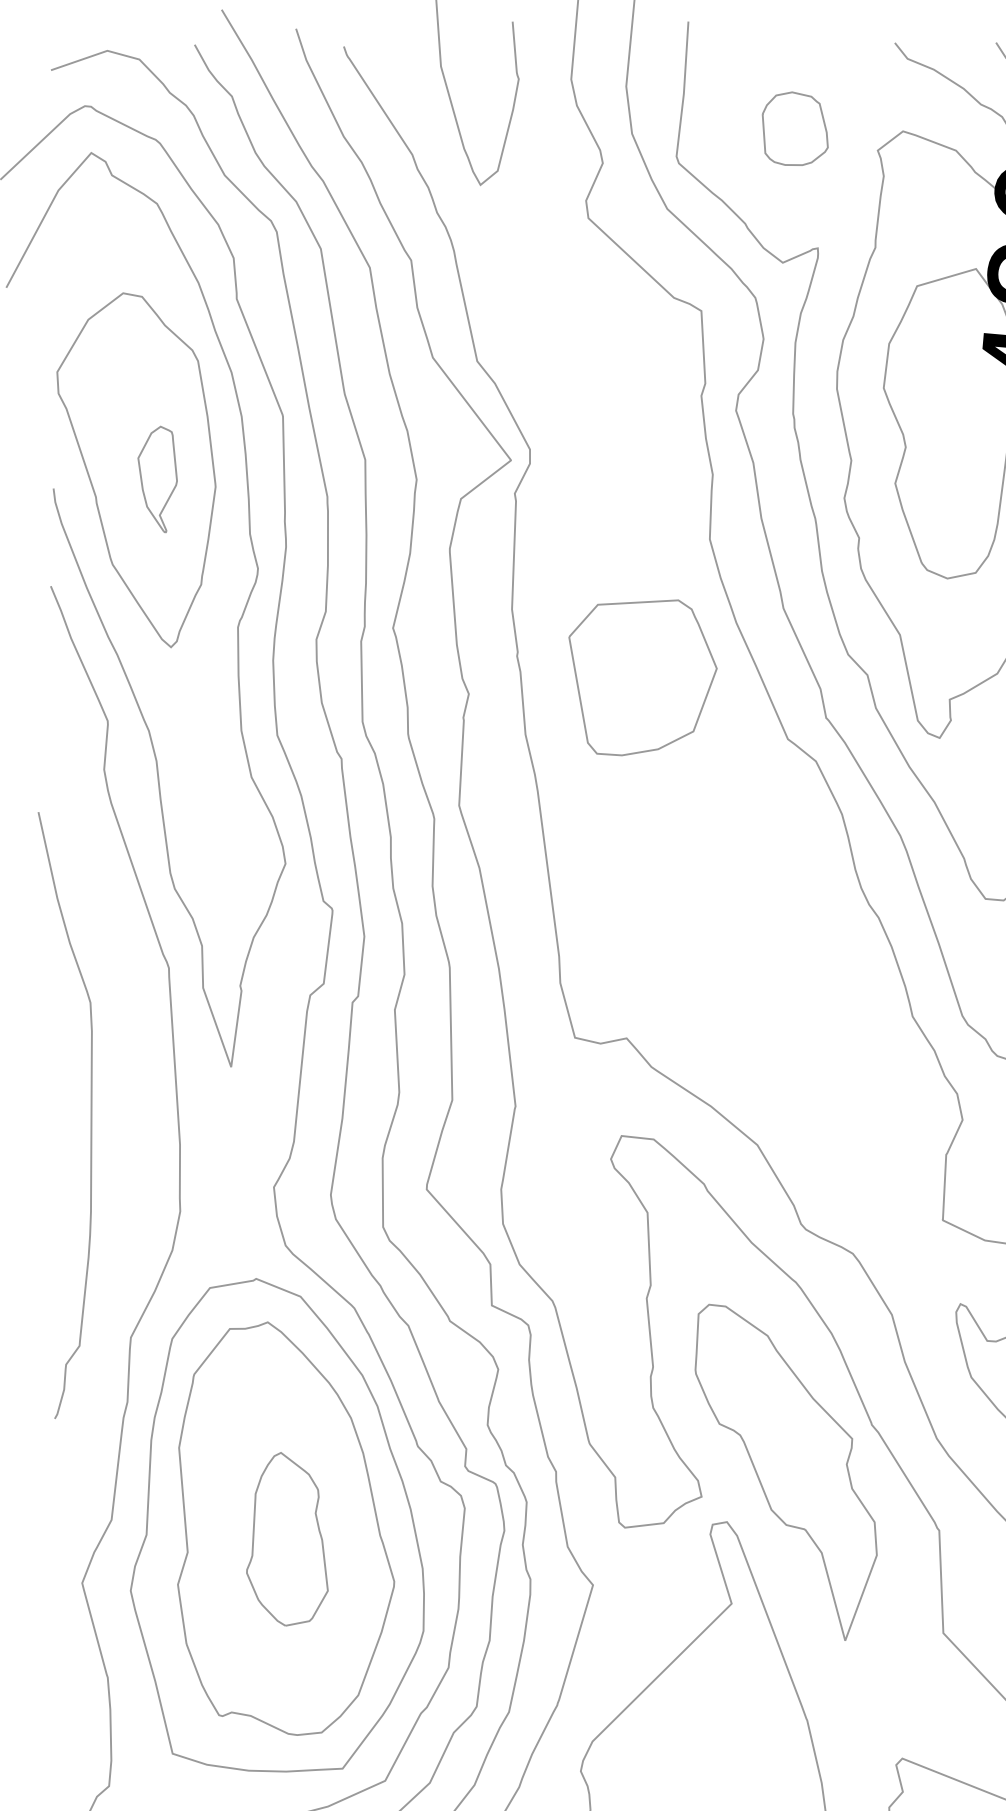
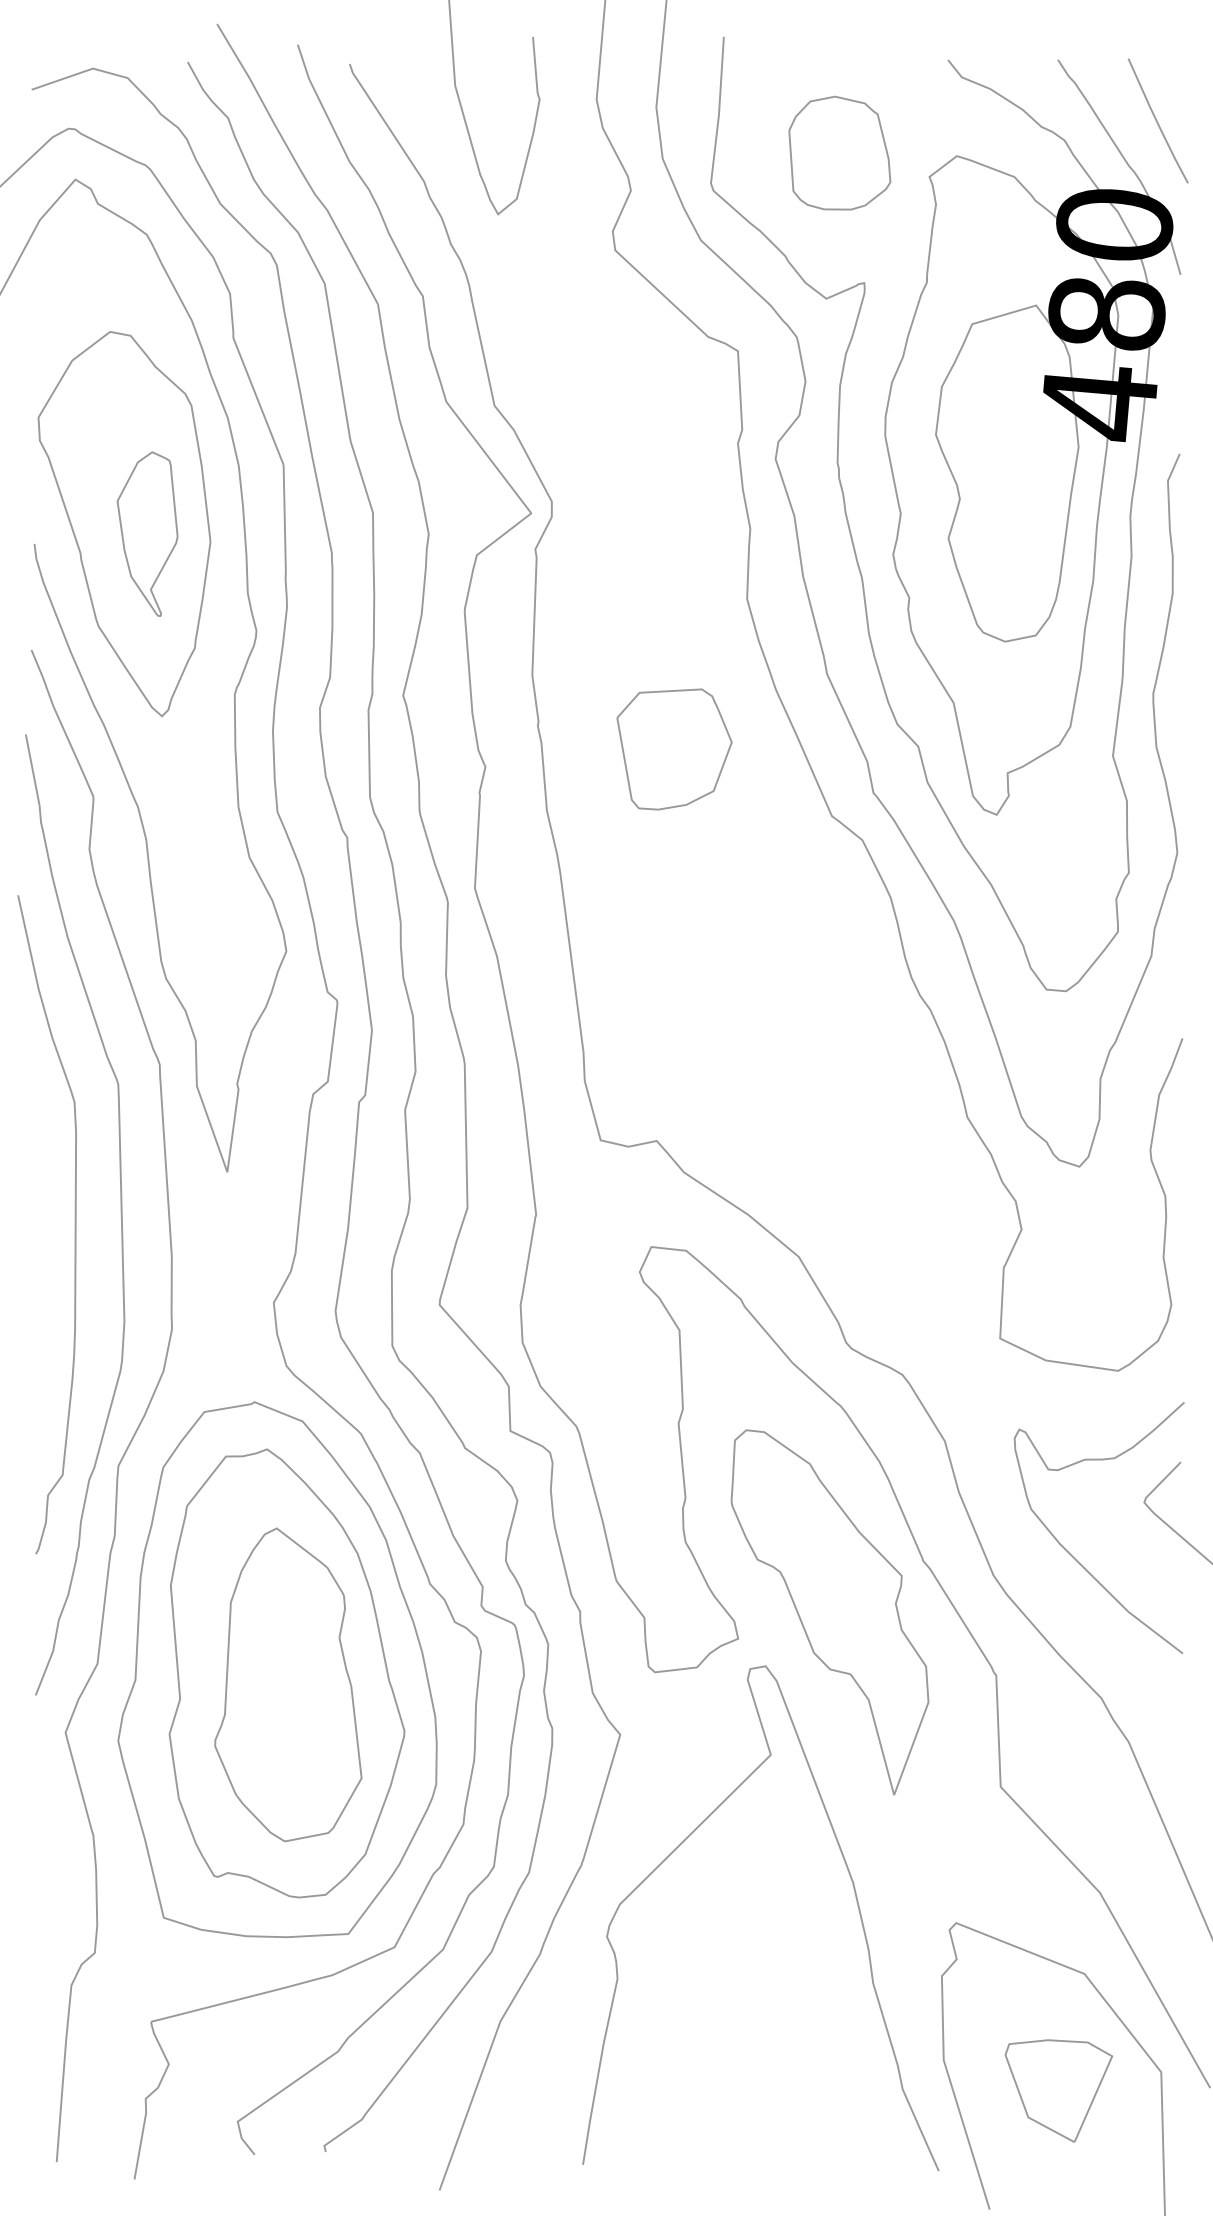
part: (794, 128) -> (839, 153), size x1.43
part: (157, 478) -> (147, 533), size x1.43
part: (642, 677) -> (674, 749), size x0.71
curve: (132, 1101) -> (120, 1209), added
part: (287, 1538) -> (288, 1684), size x1.67

